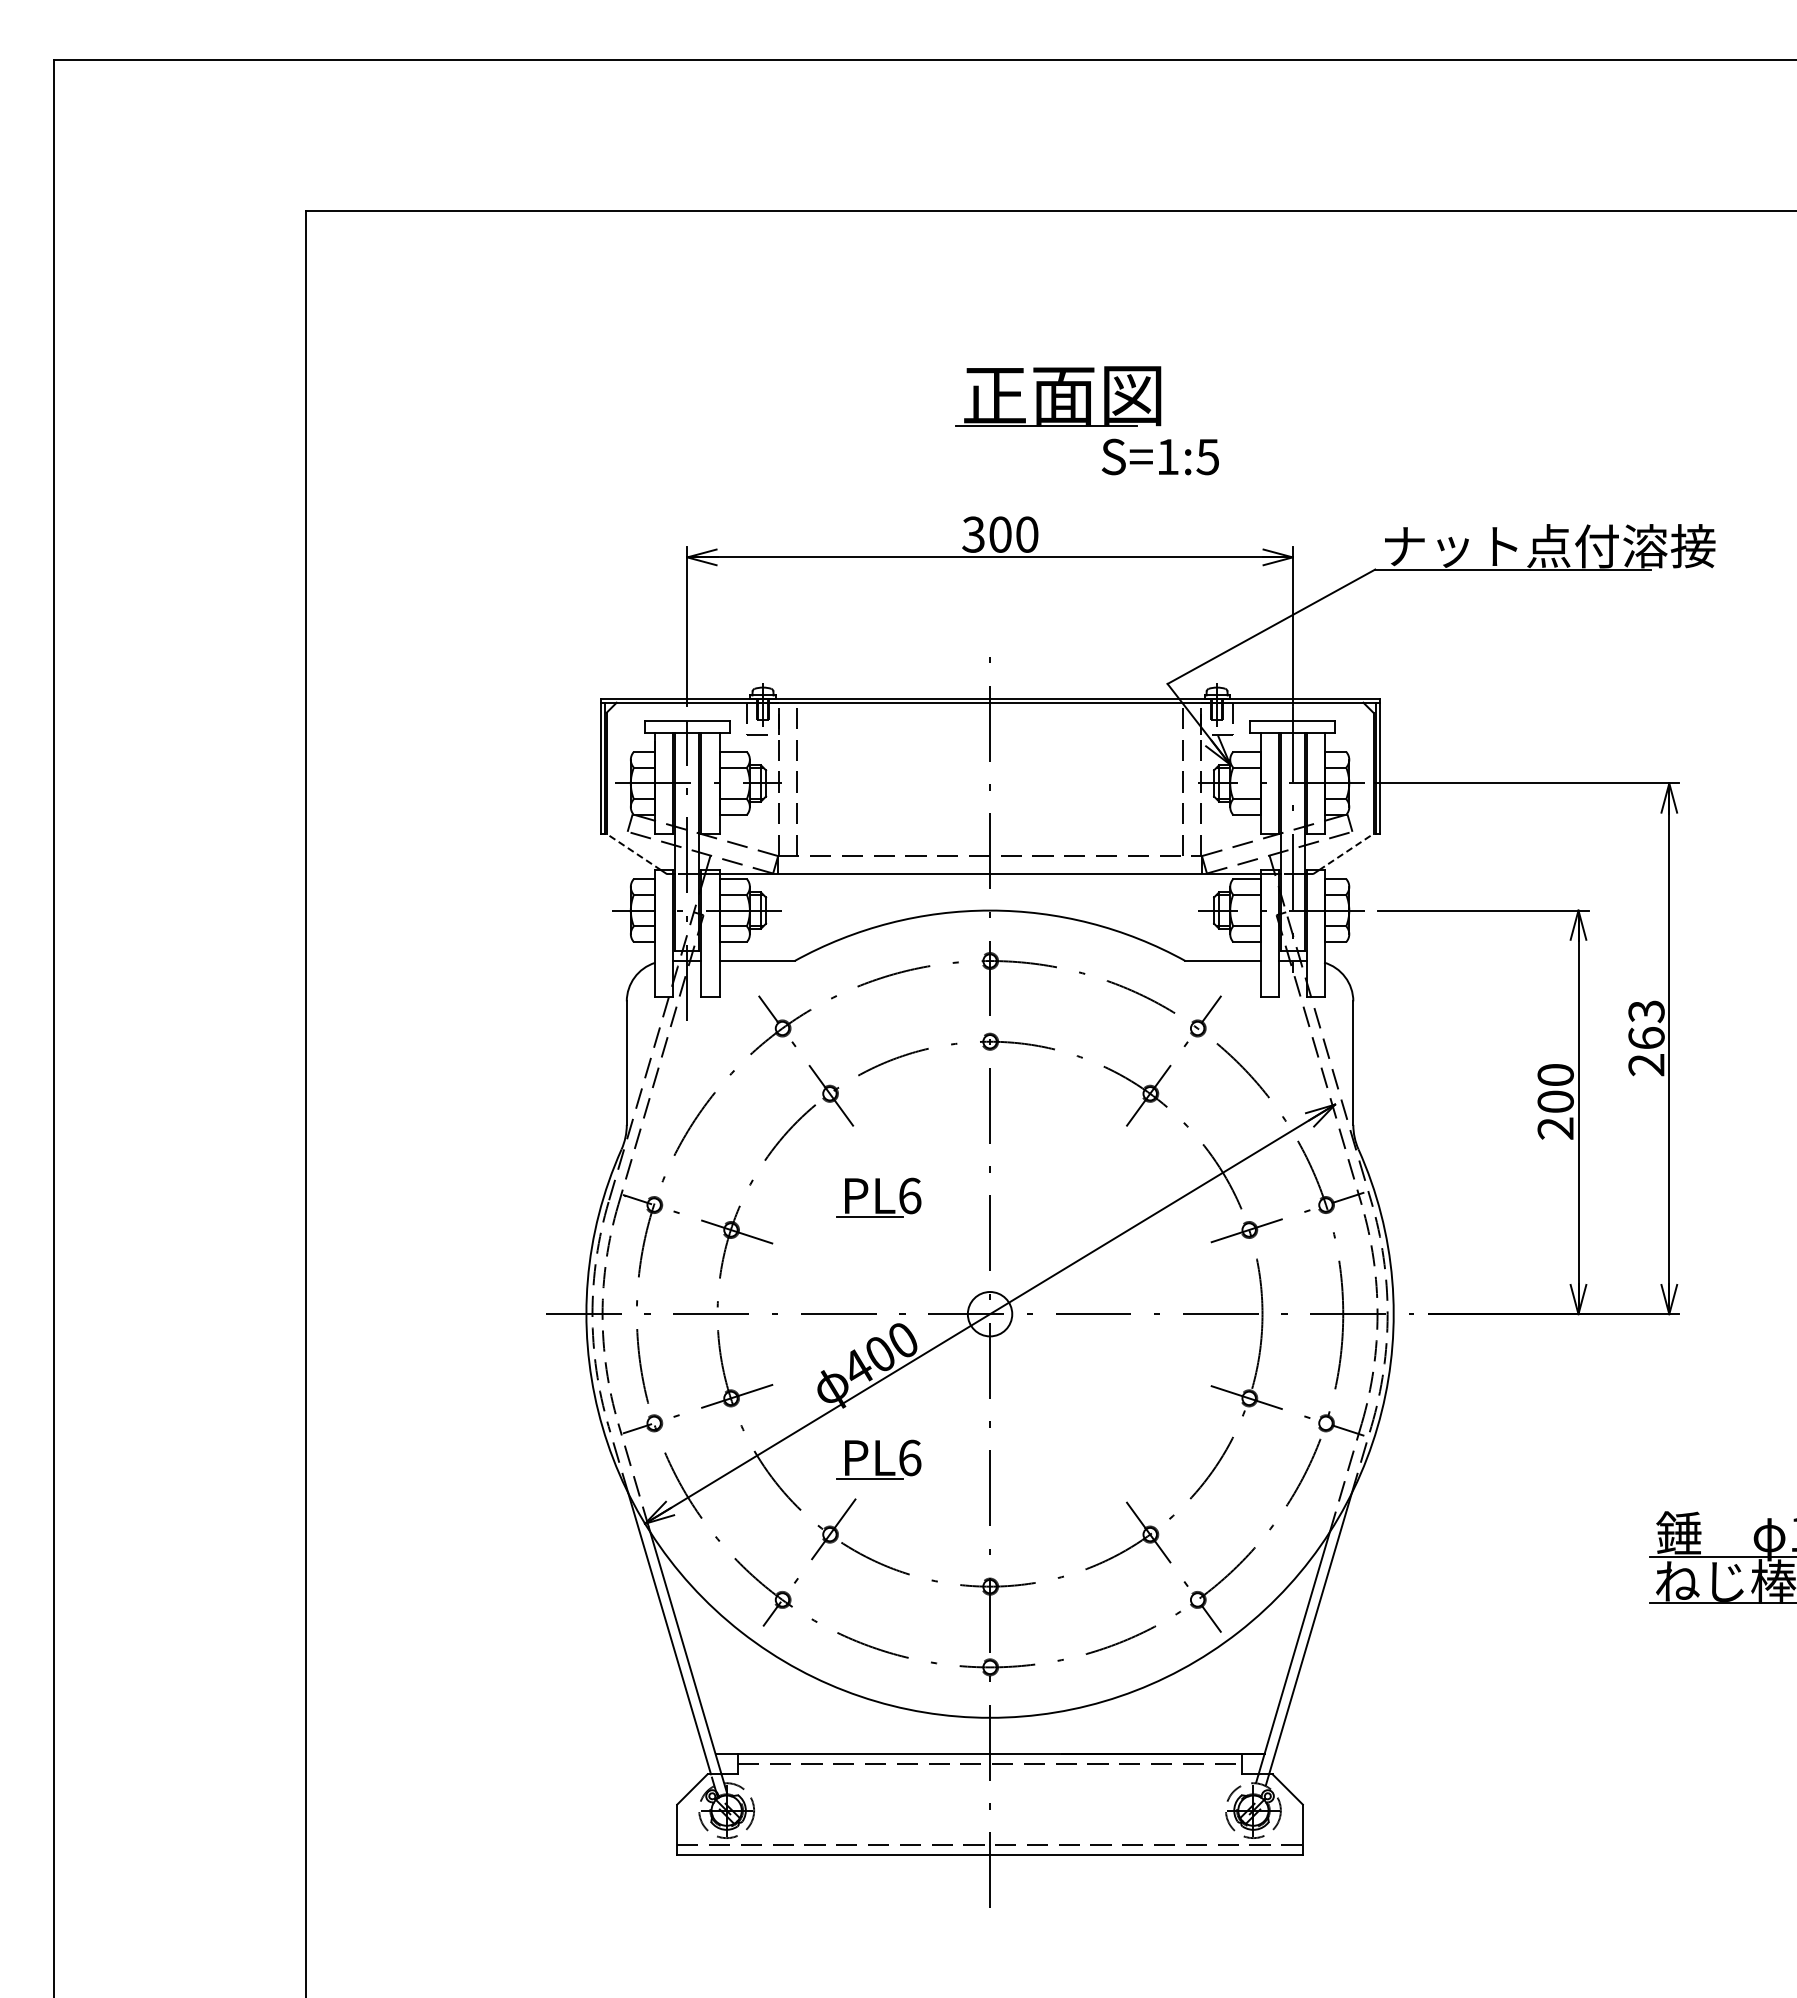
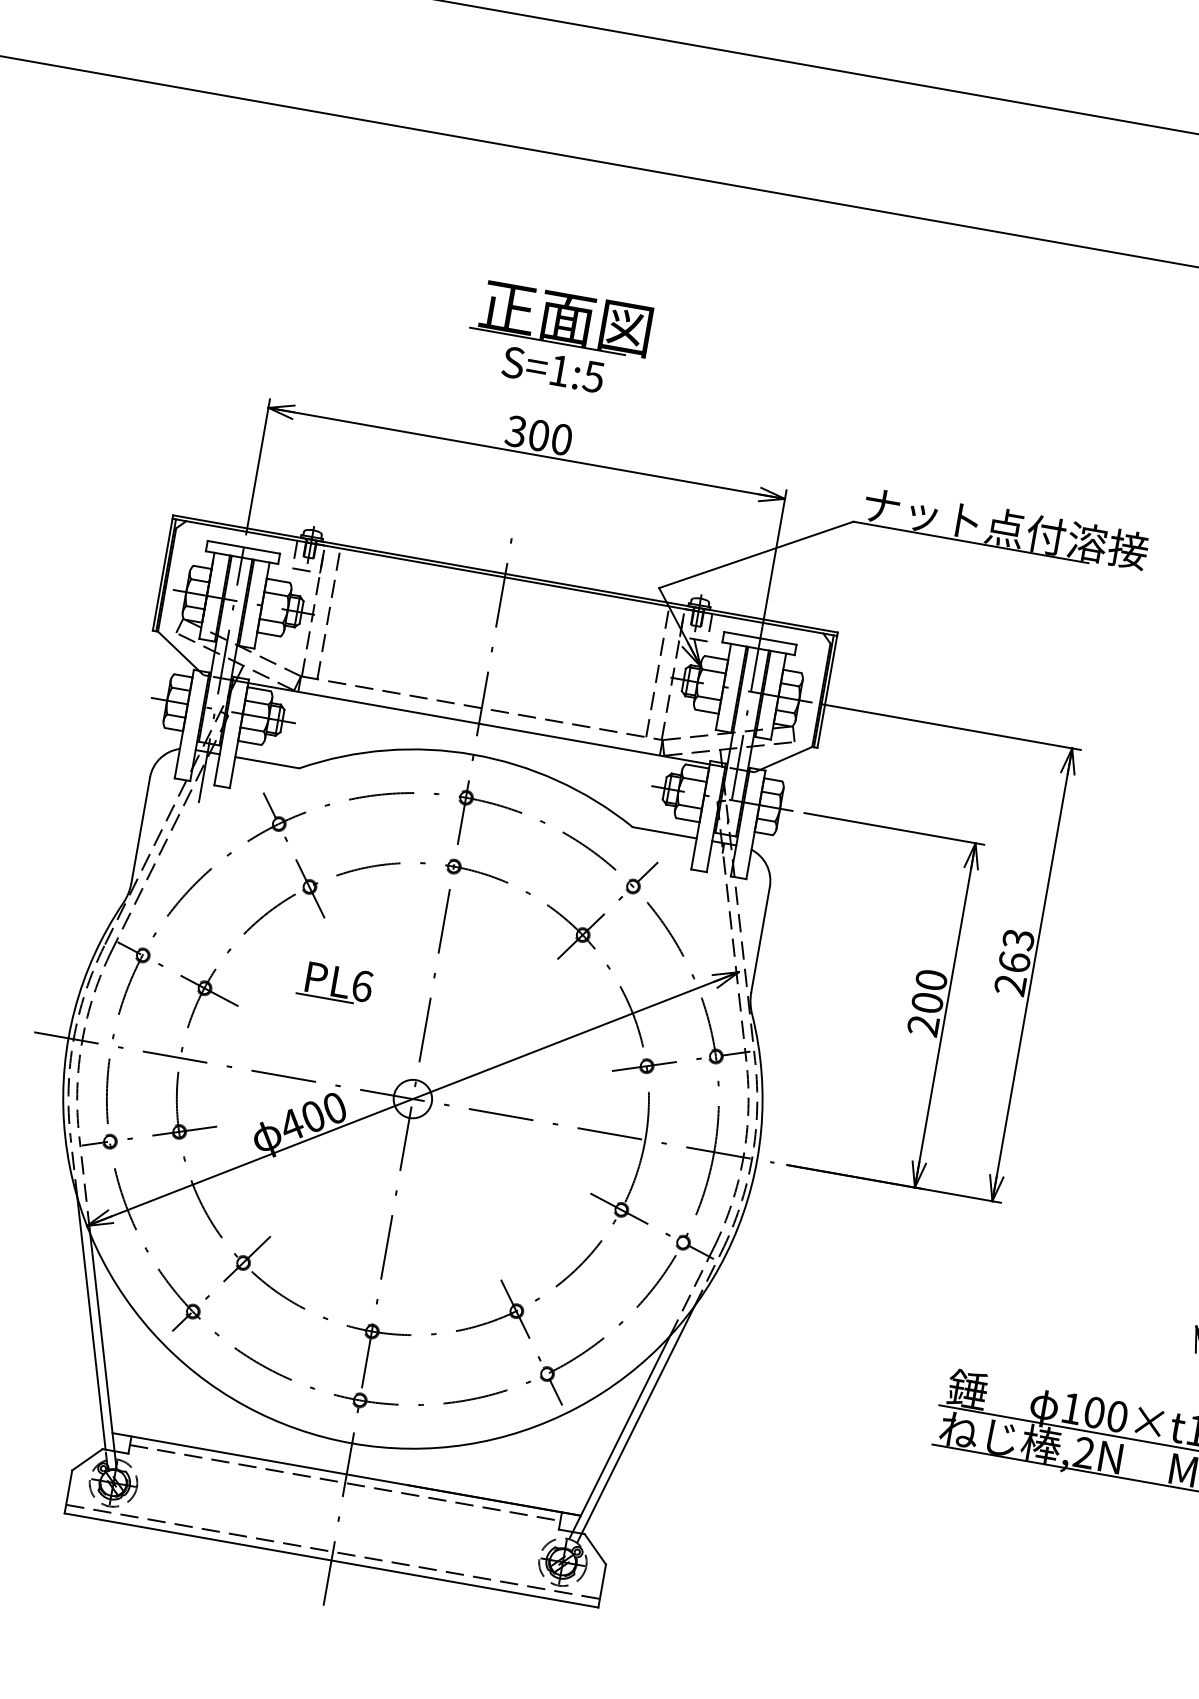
part: (1058, 396) -> (562, 318), moved
text: (1159, 456) -> (552, 369), moved
line: (633, 852) -> (178, 651), dashed -> solid
line: (1346, 852) -> (786, 758), dashed -> solid
part: (878, 1459) -> (295, 1206), removed

